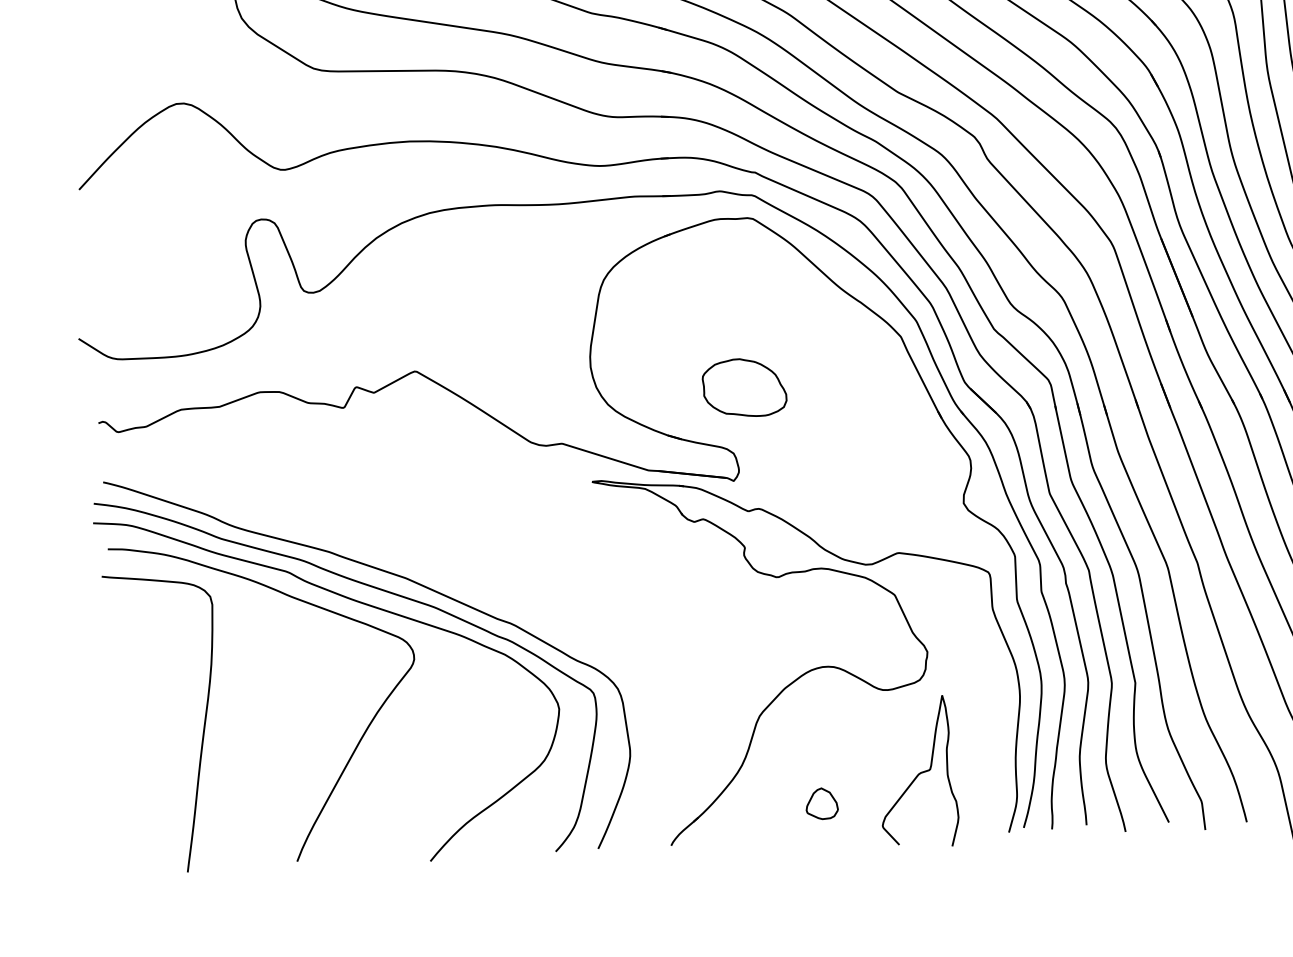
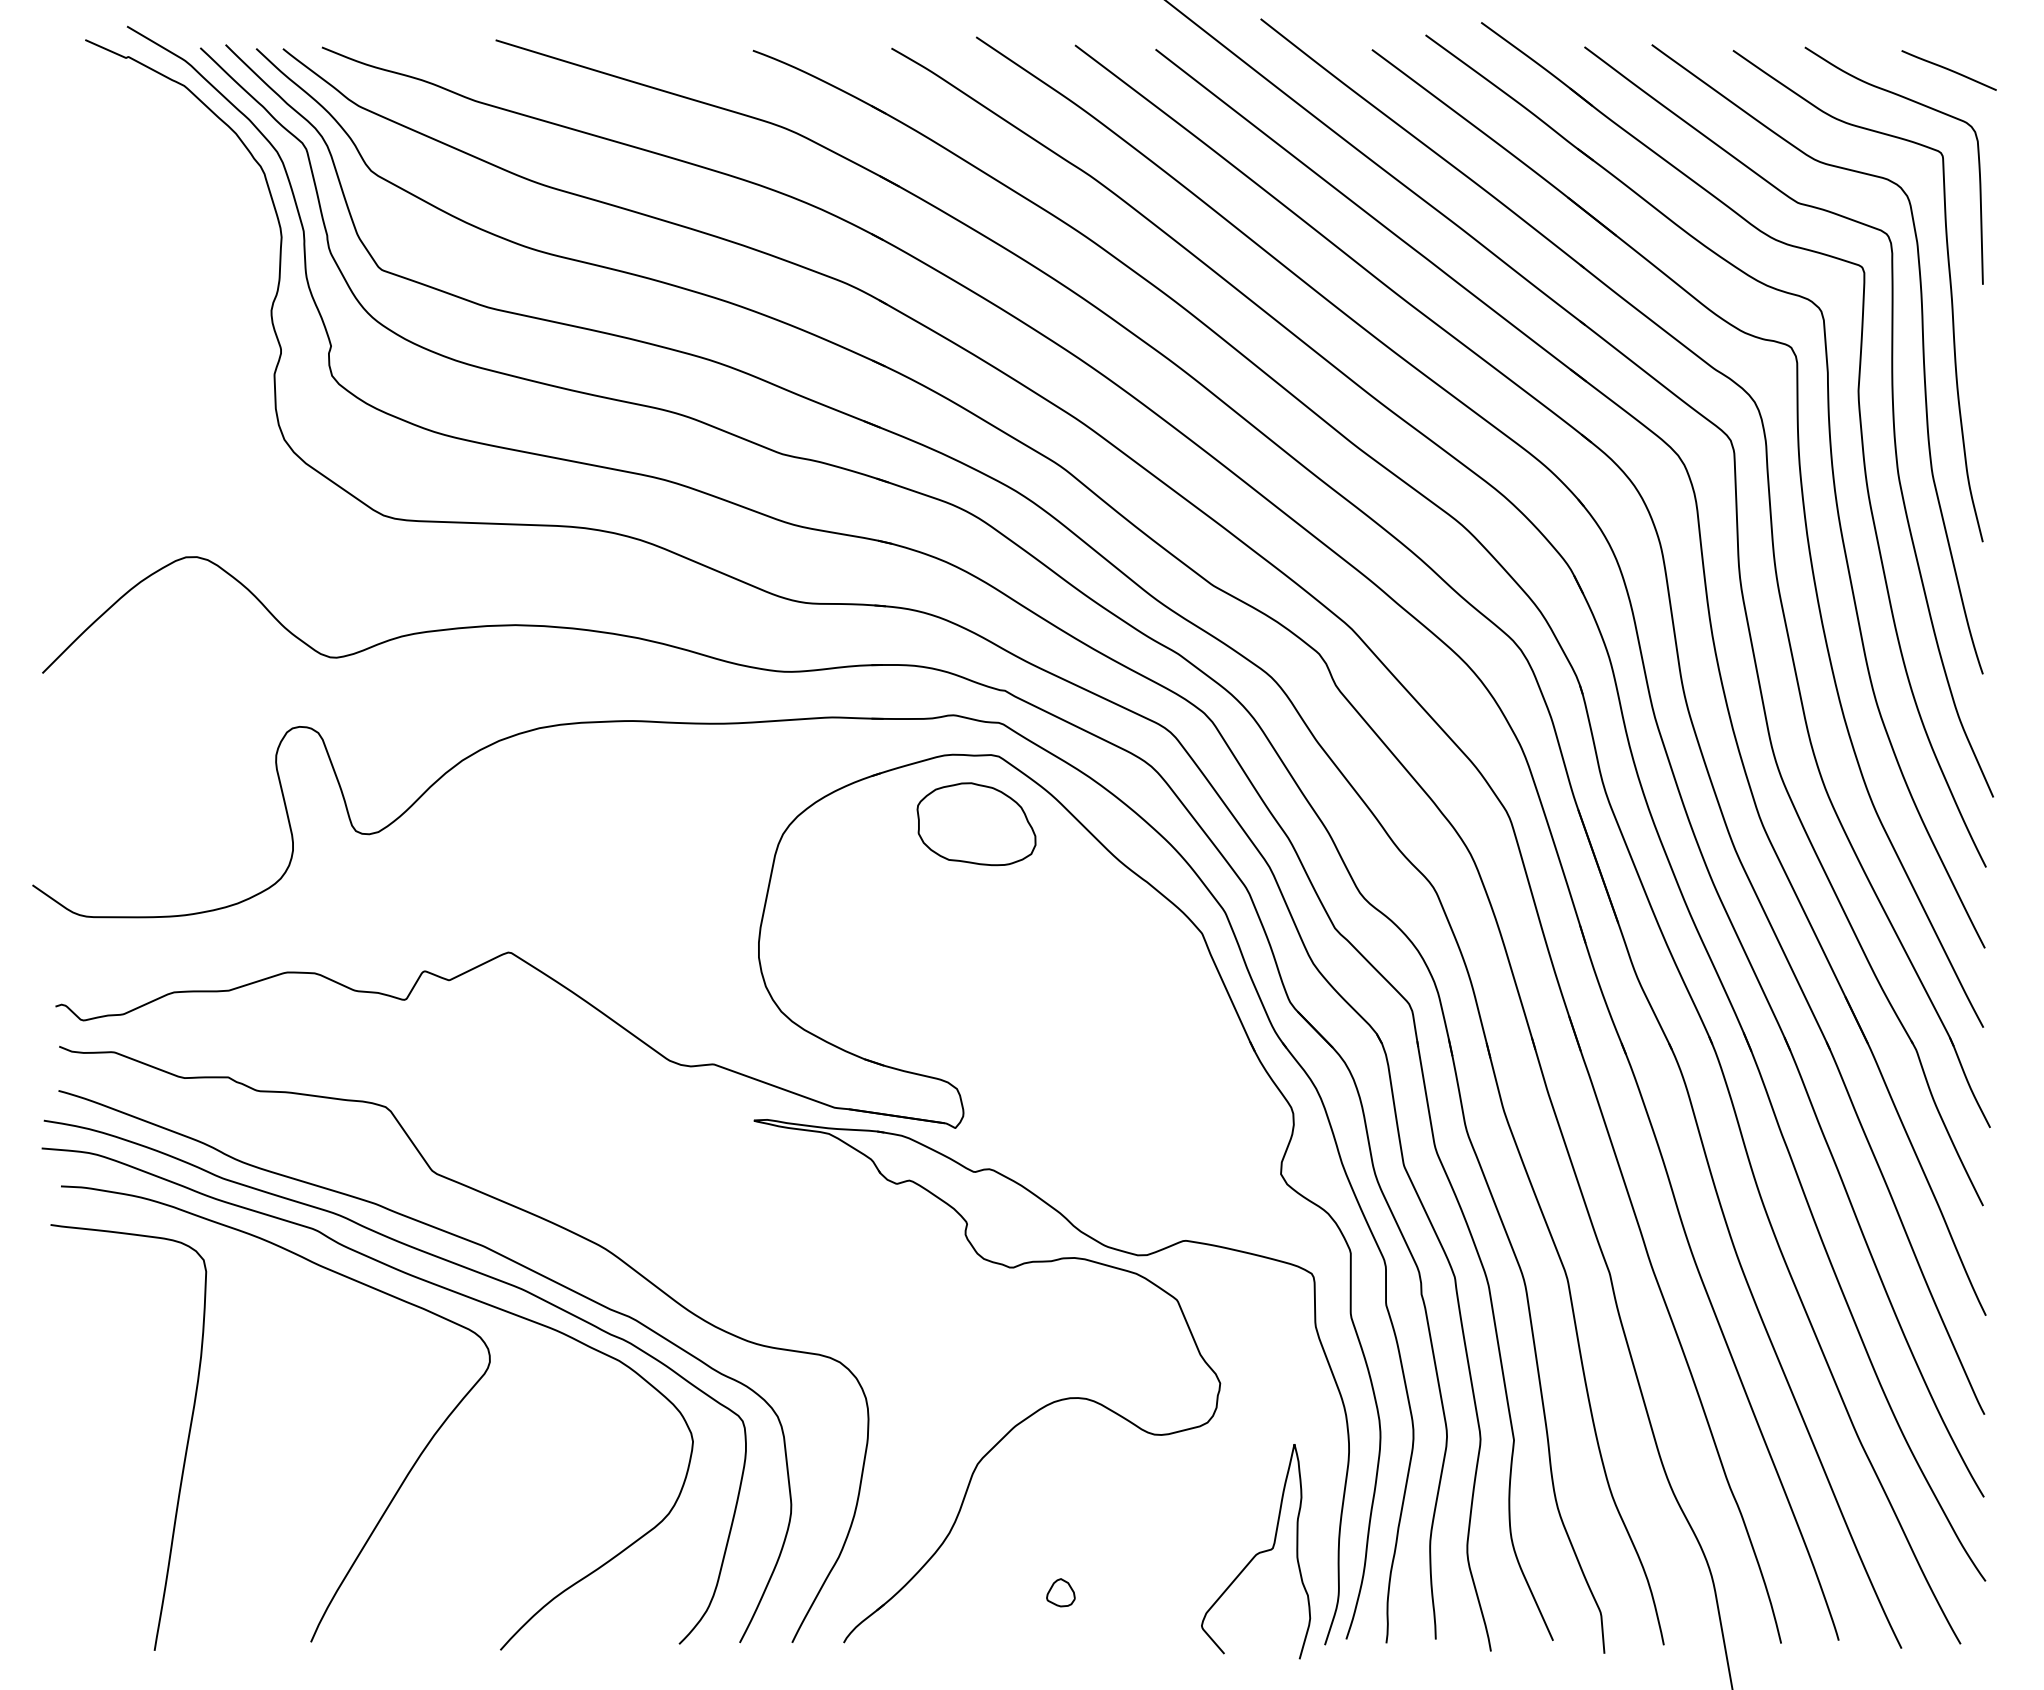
part: (744, 388) -> (976, 824), moved
curve: (429, 551) -> (518, 1209), added
curve: (918, 773) -> (1256, 1553), moved
part: (821, 803) -> (1060, 1592), size x0.62

